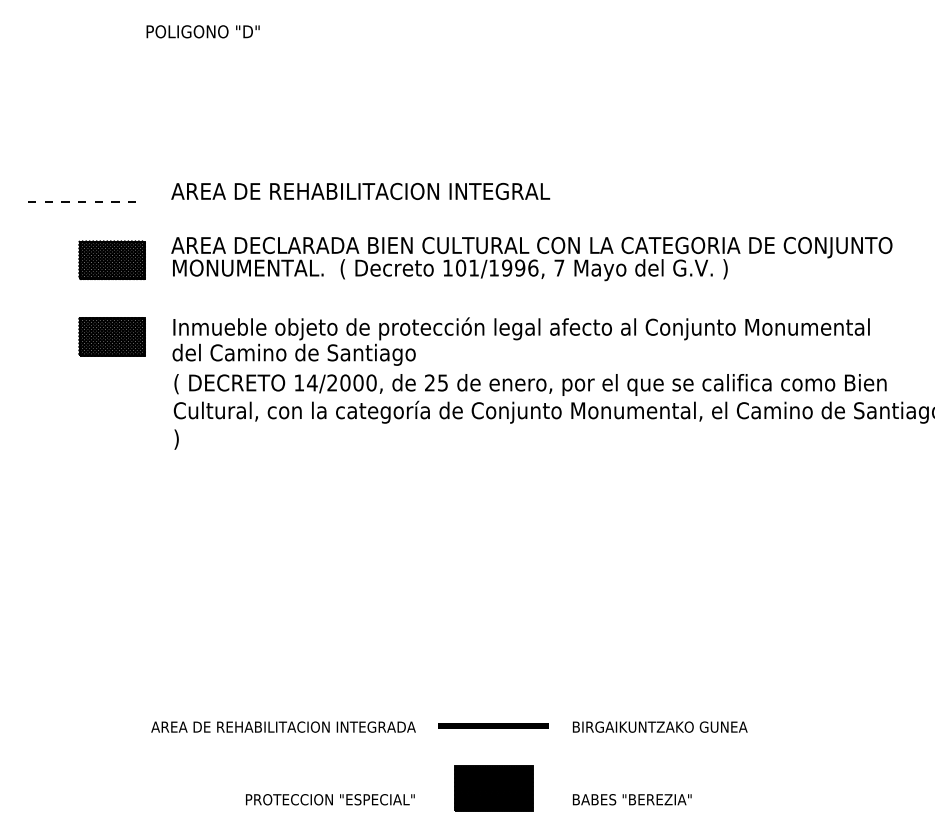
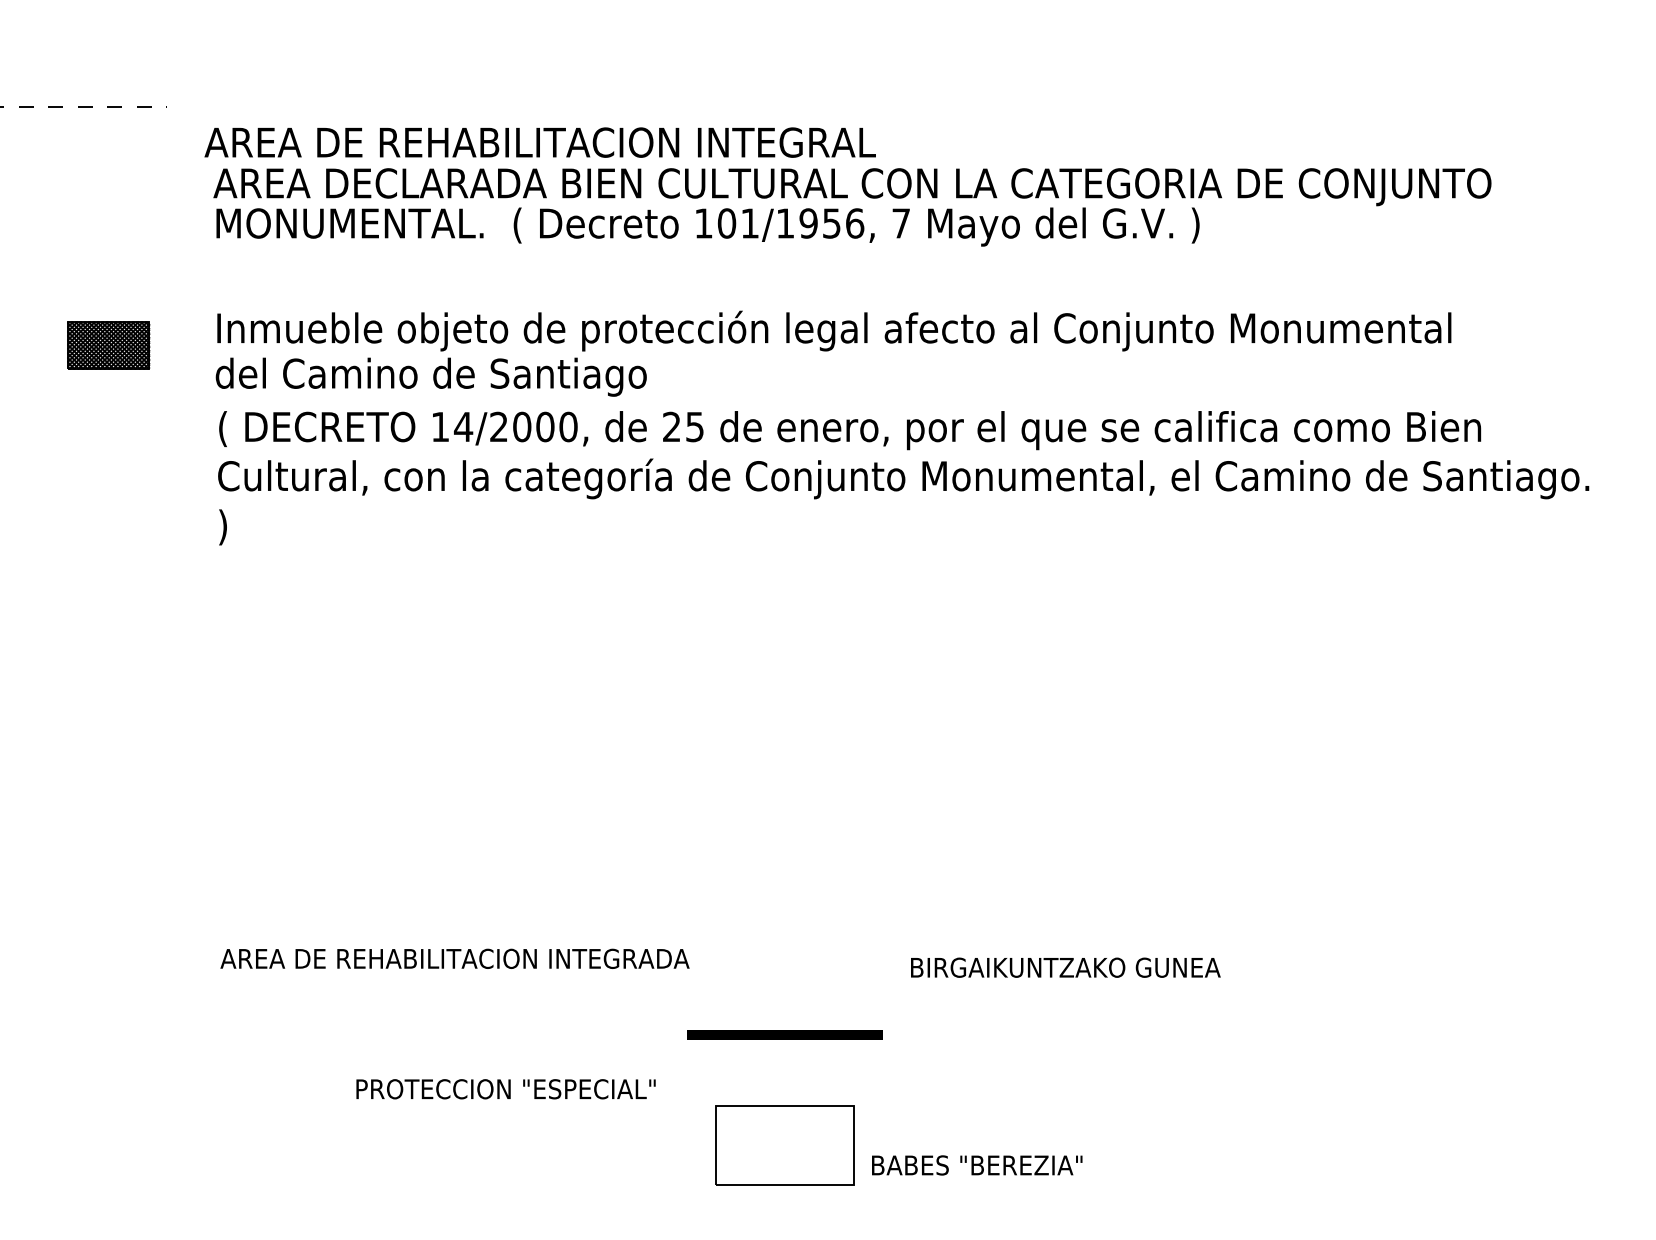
text: (360, 190) -> (539, 140), moved
part: (111, 259) -> (107, 208), removed
text: (520, 267) -> (832, 222), 101/1996, -> 101/1956,
part: (111, 336) -> (107, 344), size x0.7
text: (283, 726) -> (454, 957), moved
text: (660, 726) -> (1066, 966), moved
hatch: (493, 788) -> (784, 1145), removed
text: (330, 799) -> (506, 1088), moved
text: (632, 799) -> (977, 1165), moved

